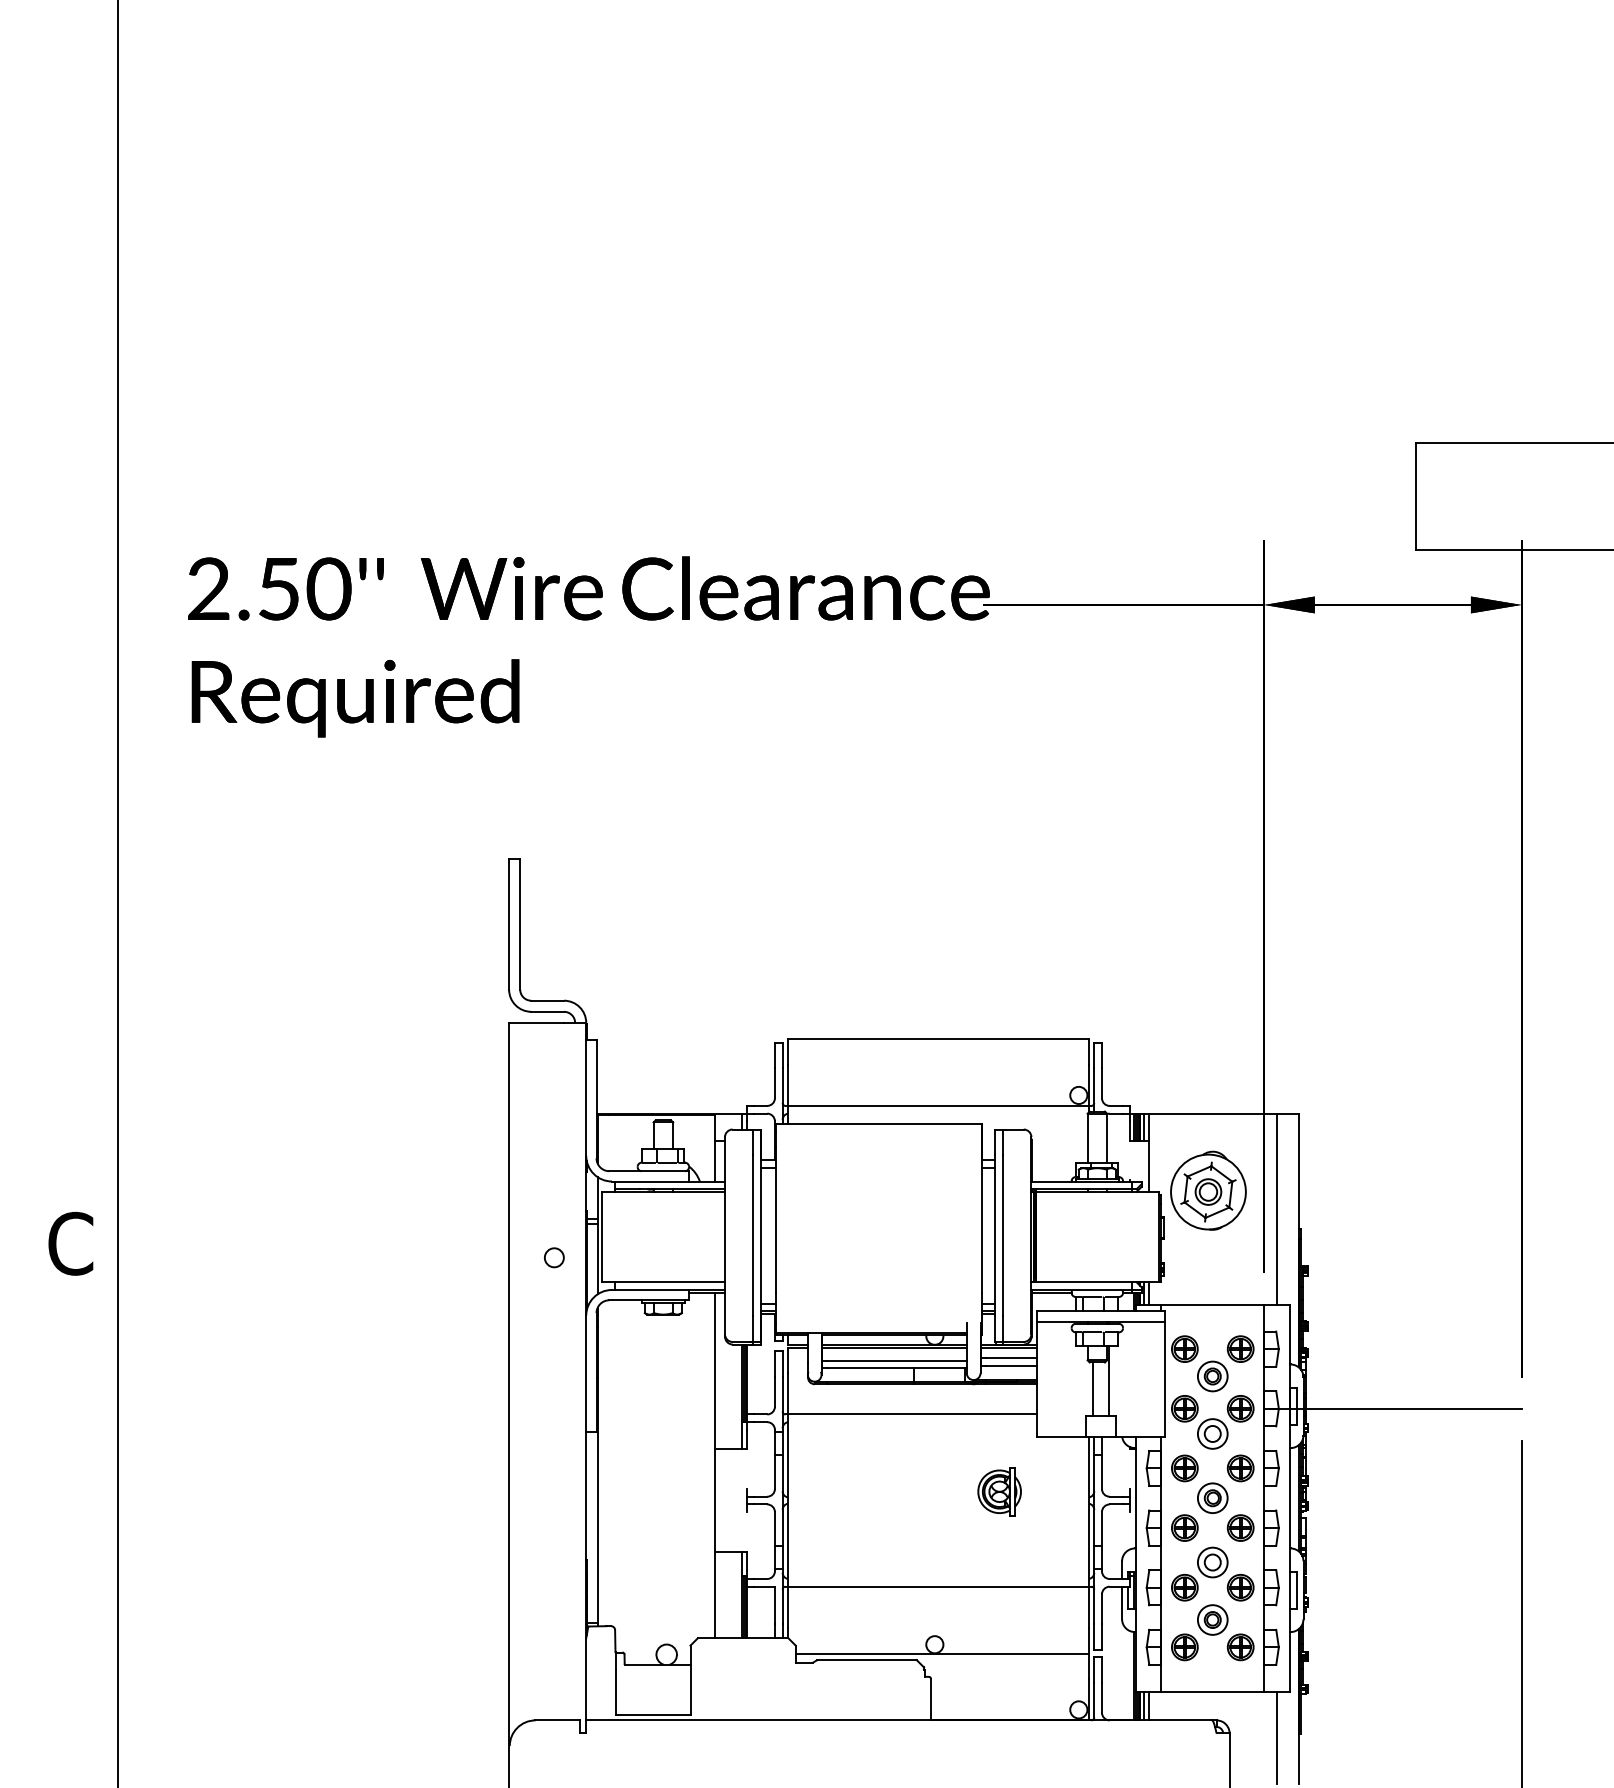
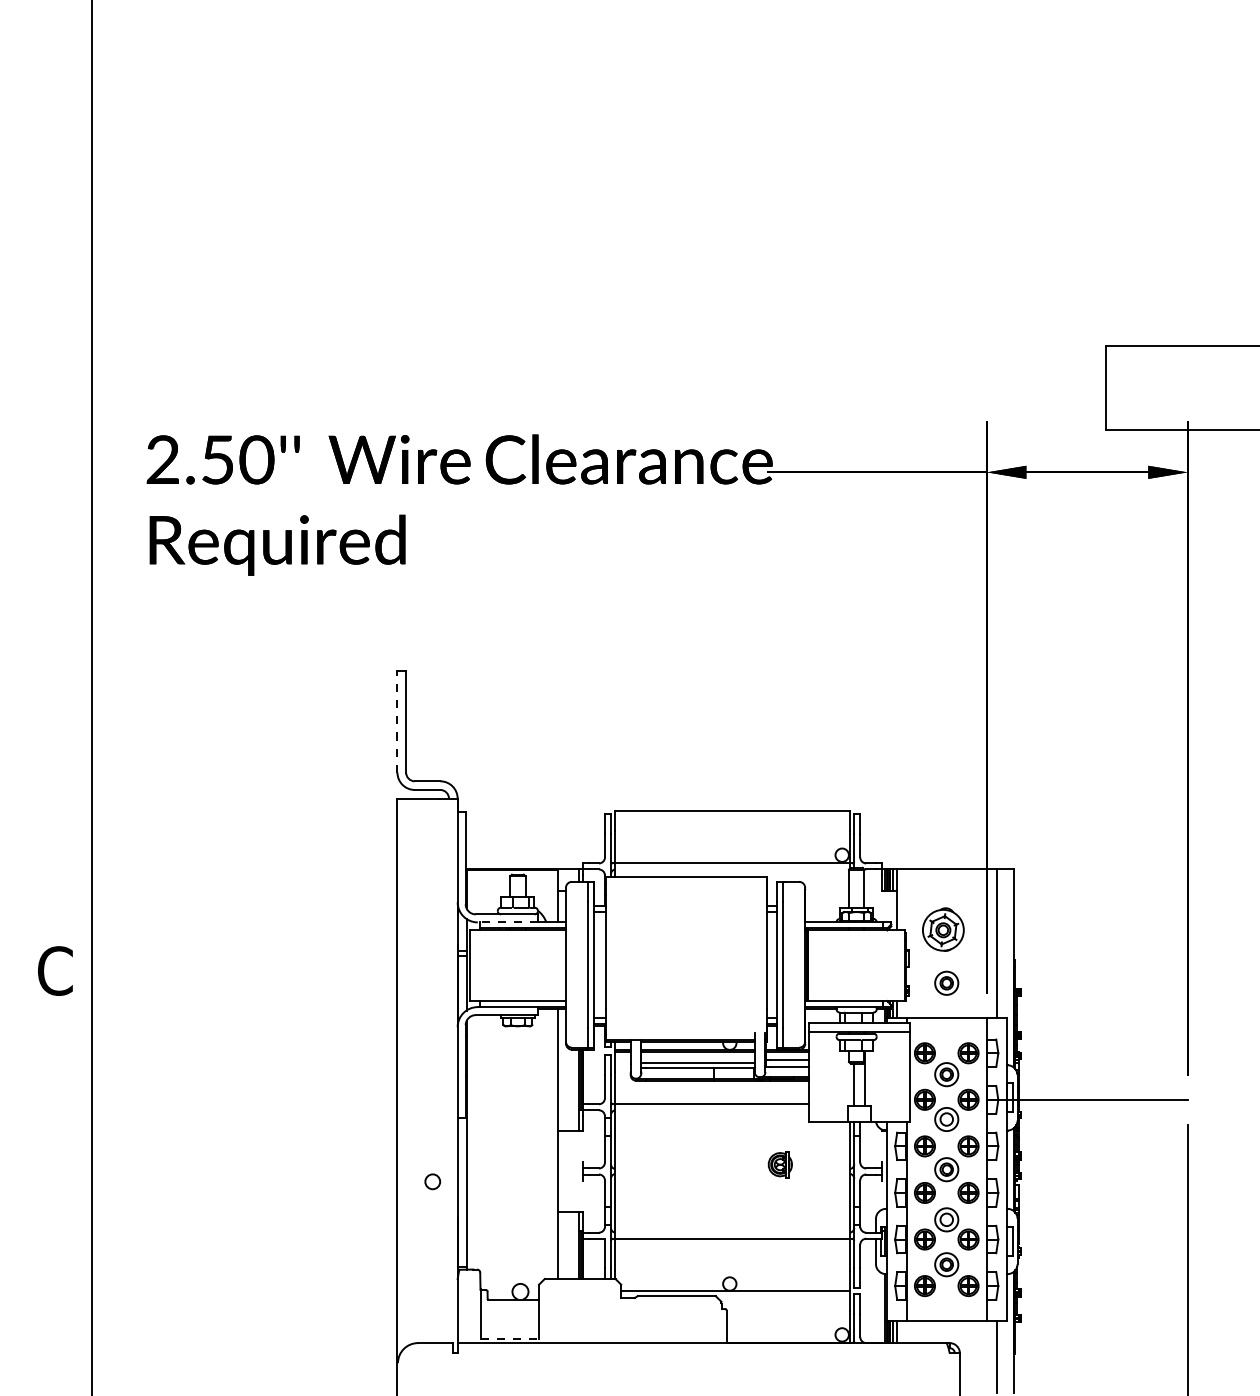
line: (509, 923) -> (397, 721), solid -> dashed
line: (650, 1181) -> (507, 922), solid -> dashed
part: (1208, 1190) -> (943, 929), size x0.7
circle: (554, 1257) -> (432, 1181), moved
part: (1212, 1259) -> (946, 983), added
part: (999, 1491) -> (780, 1164), size x0.7
line: (652, 1715) -> (509, 1339), solid -> dashed

